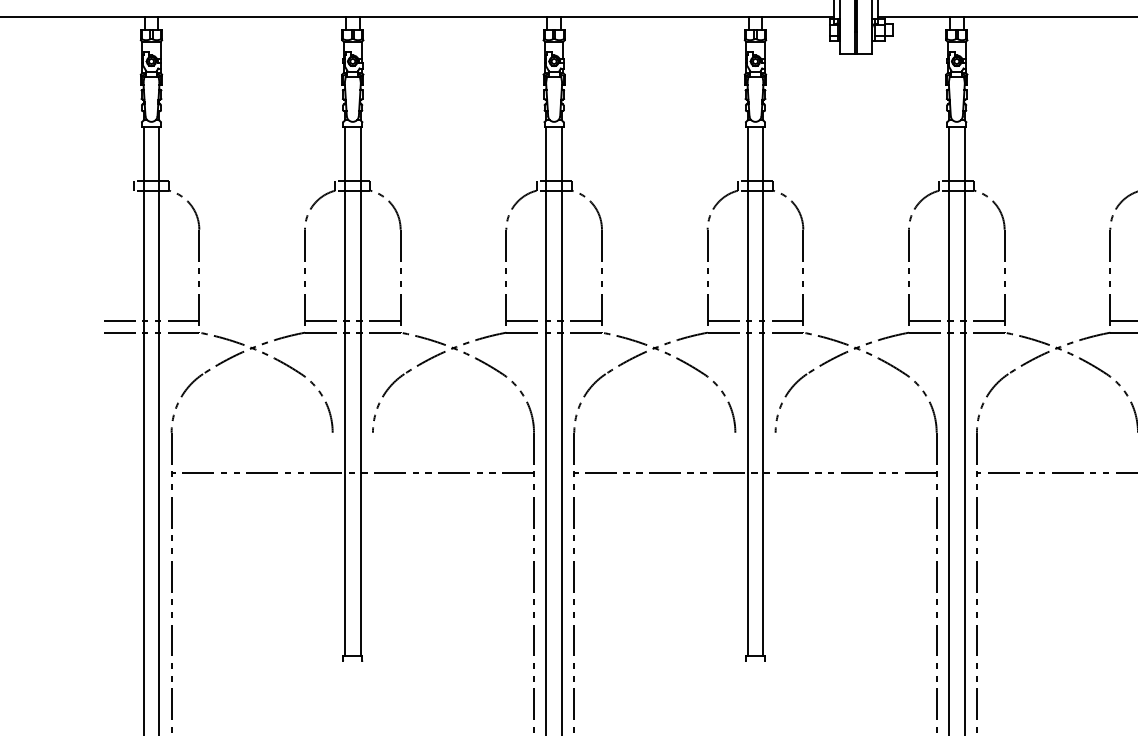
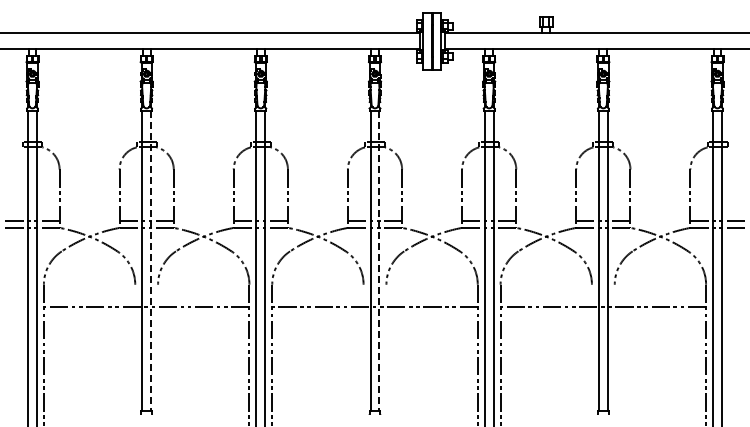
line: (361, 391) -> (151, 261), solid -> dashed
line: (763, 391) -> (379, 261), solid -> dashed

